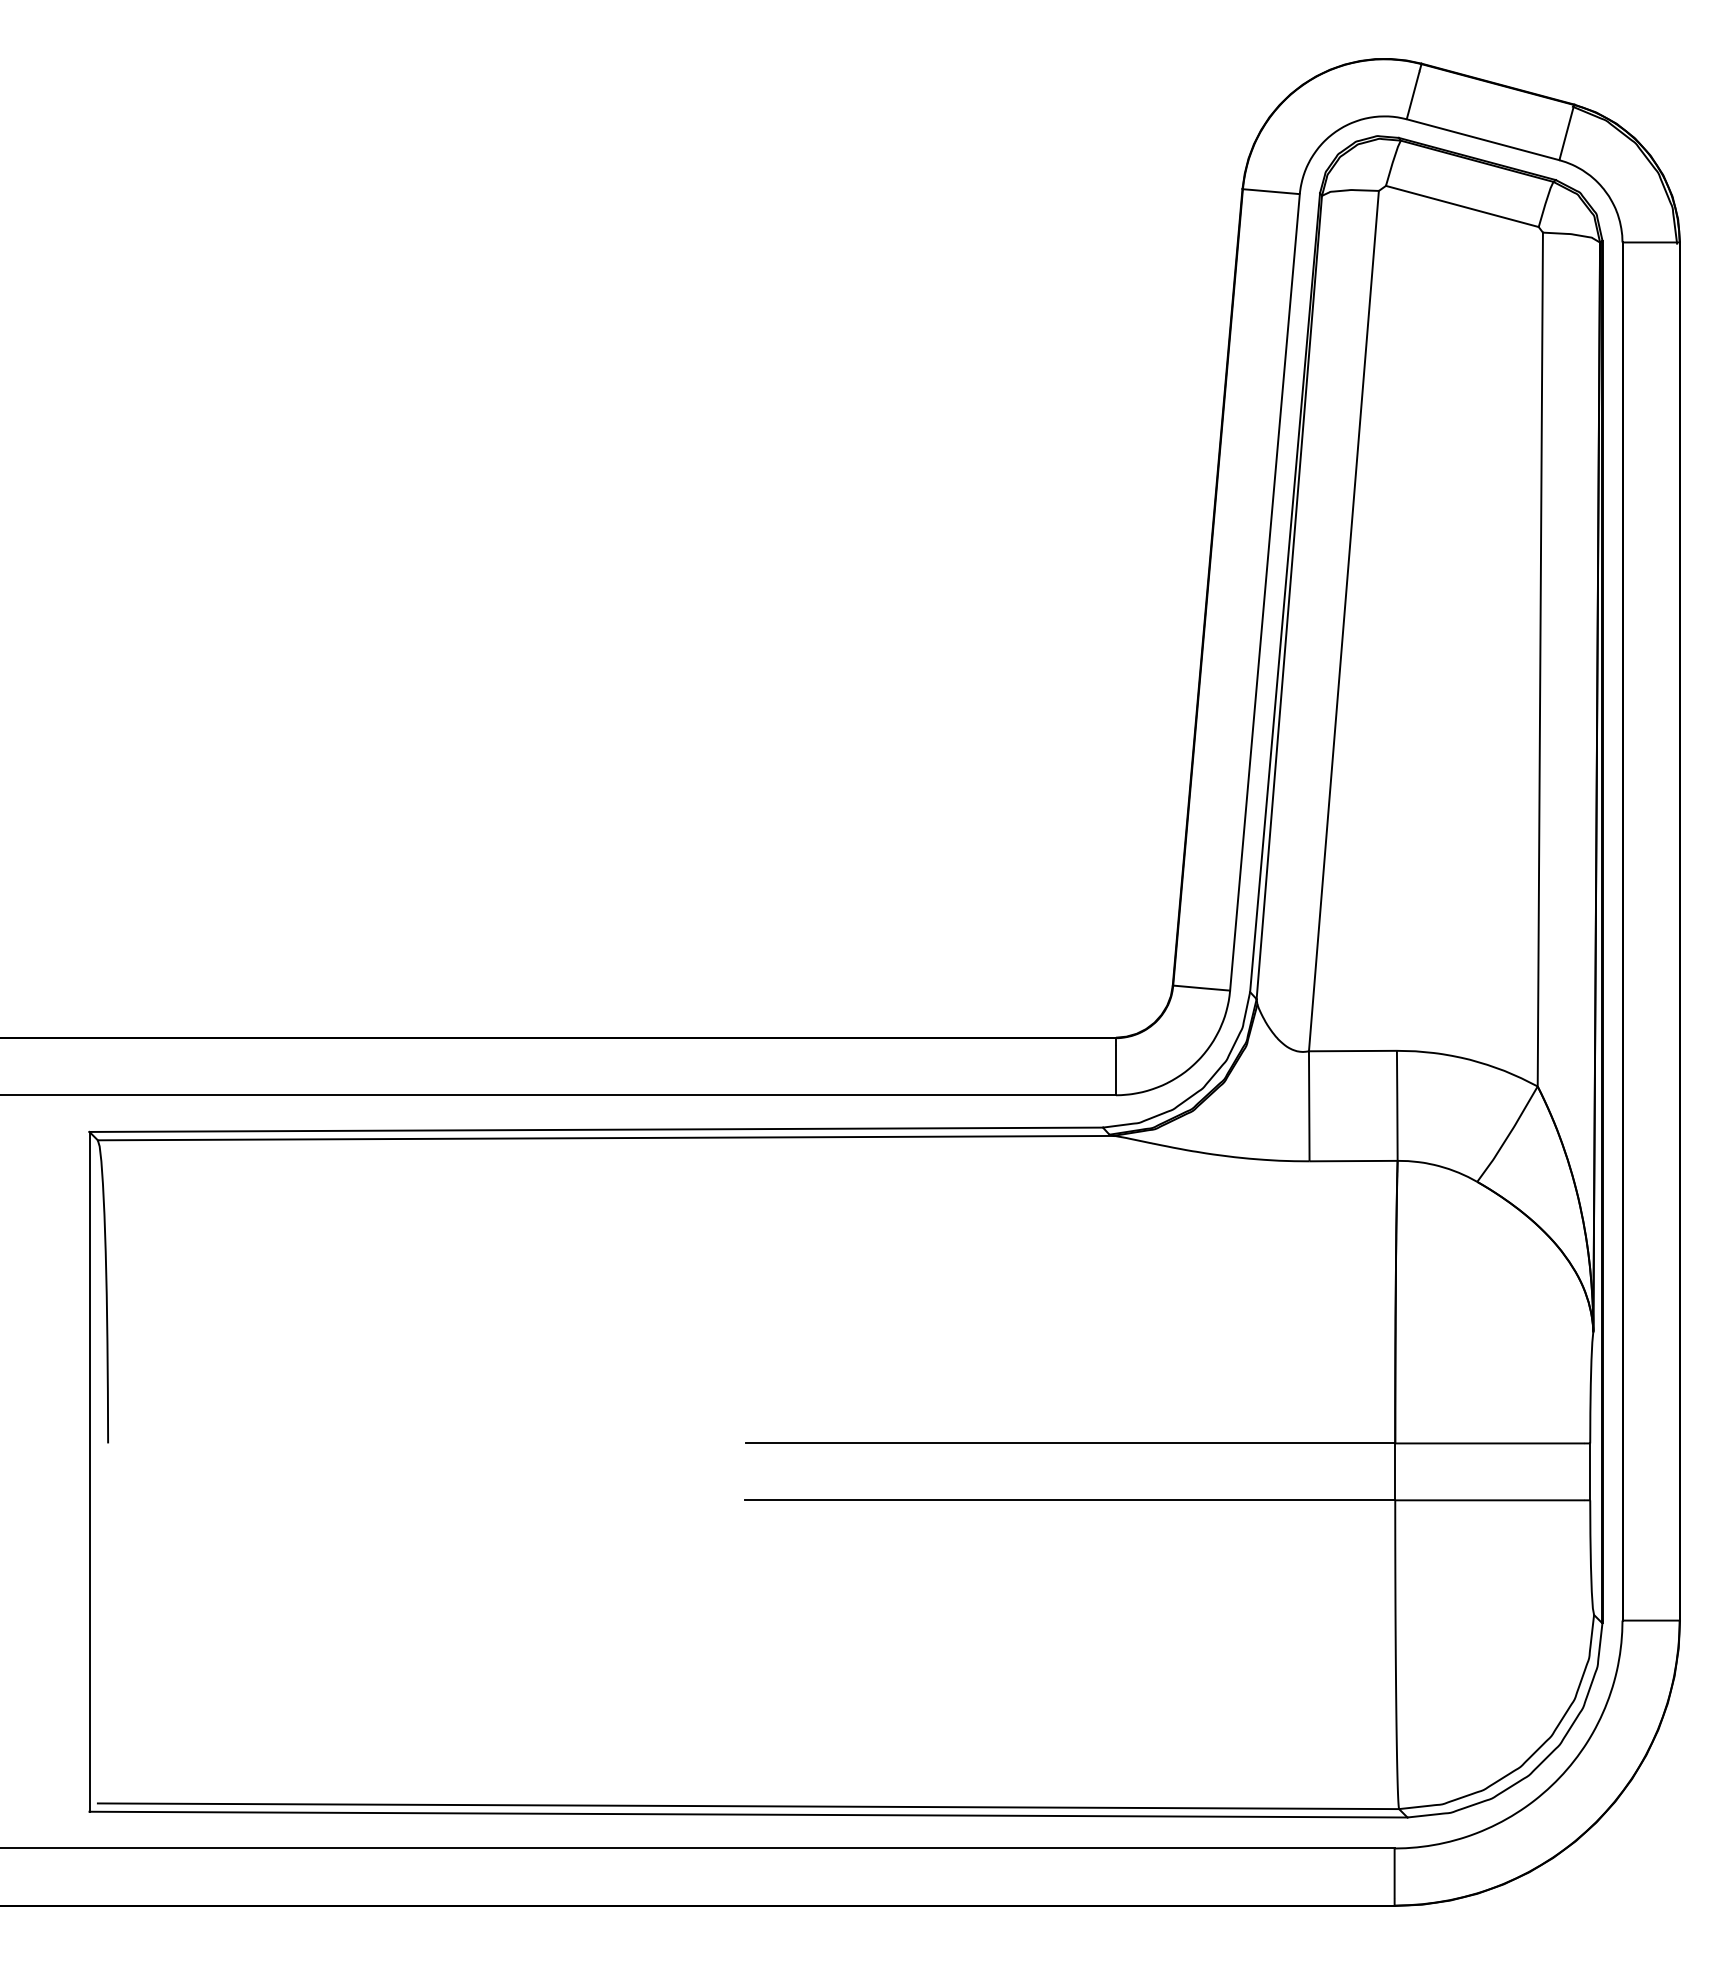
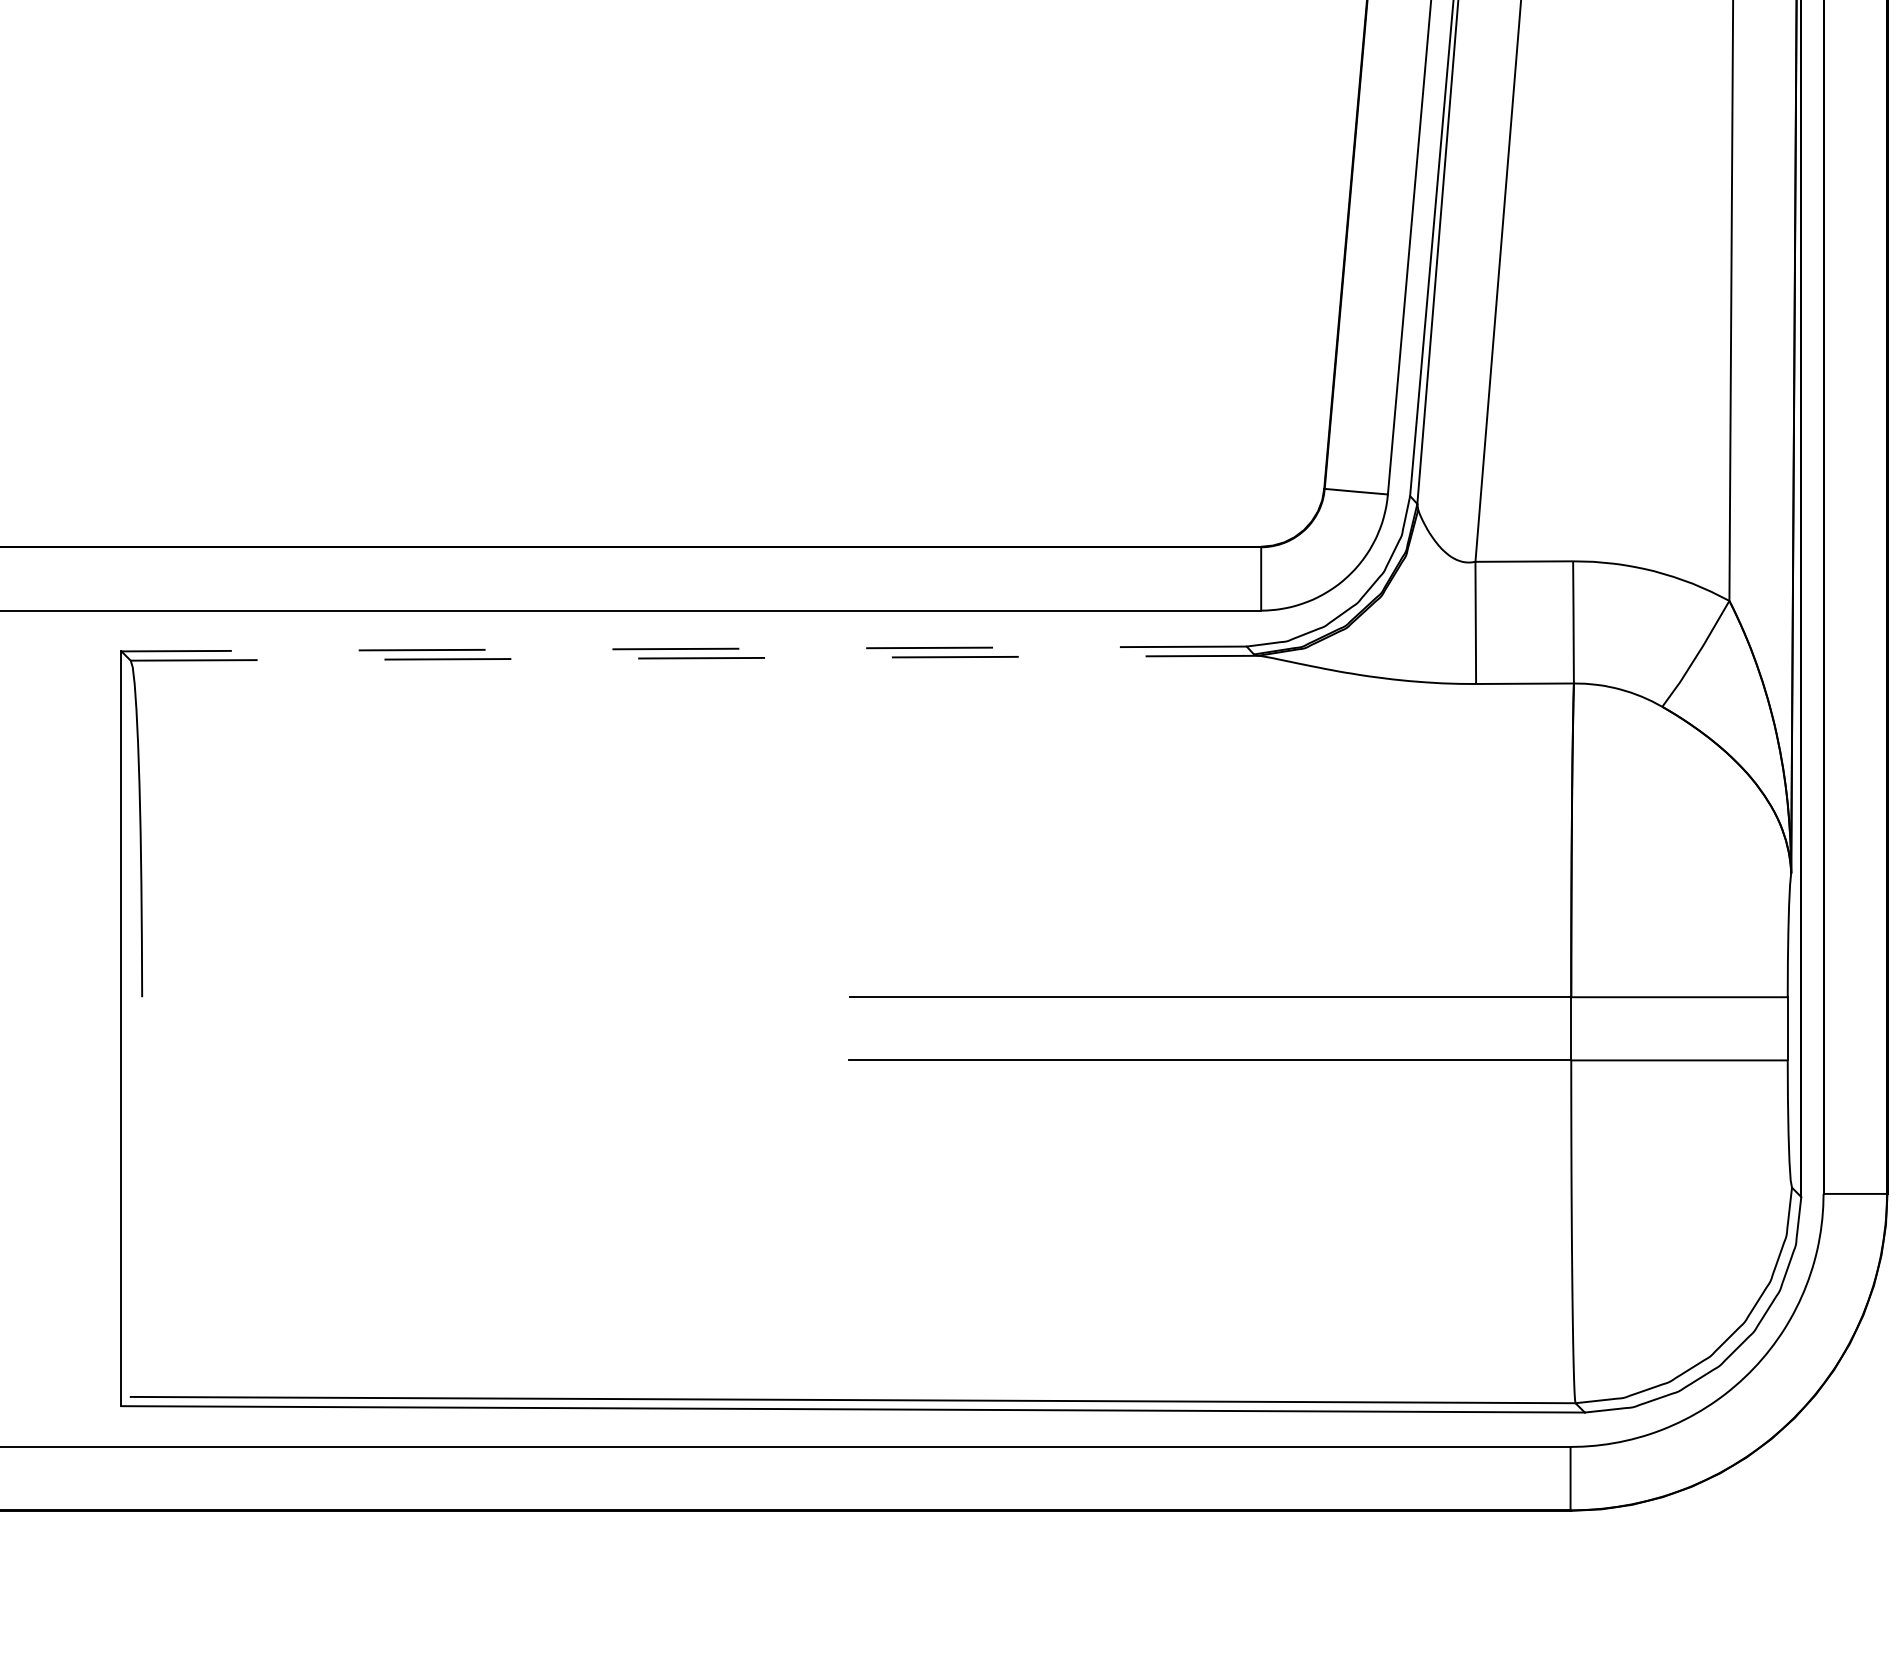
line: (596, 1129) -> (684, 648), solid -> dashed
line: (605, 1138) -> (694, 658), solid -> dashed

